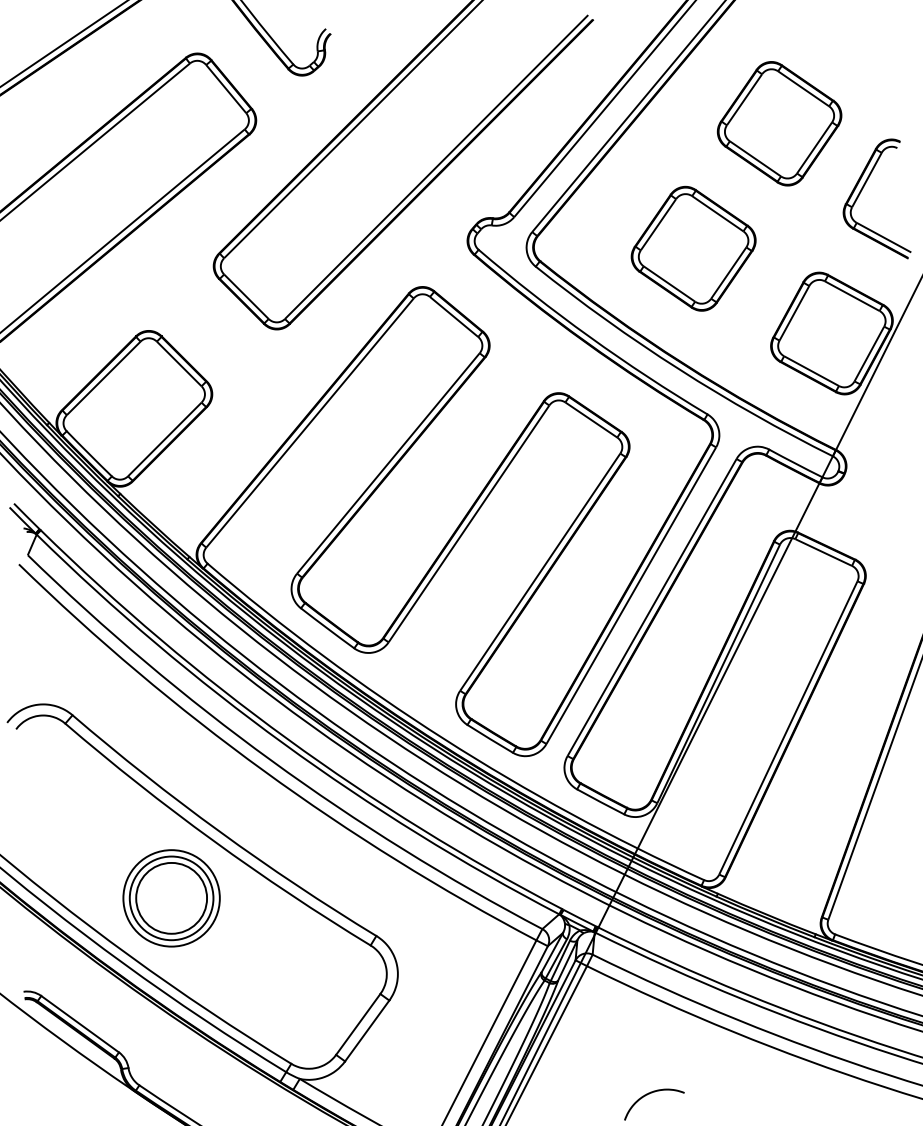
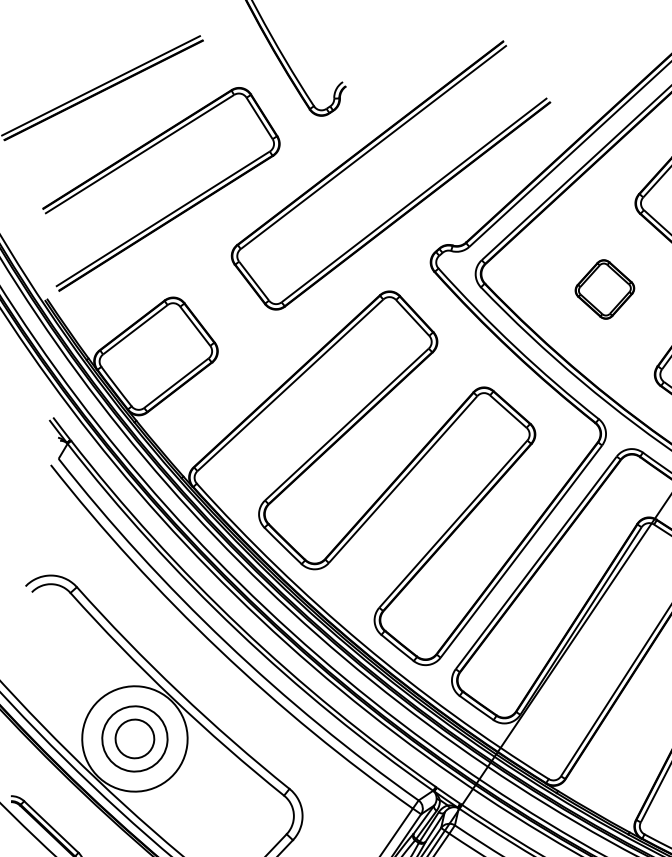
part: (693, 248) -> (604, 289), size x0.6
circle: (171, 897) -> (134, 738), size x0.7
circle: (171, 898) -> (134, 739), size x1.4

